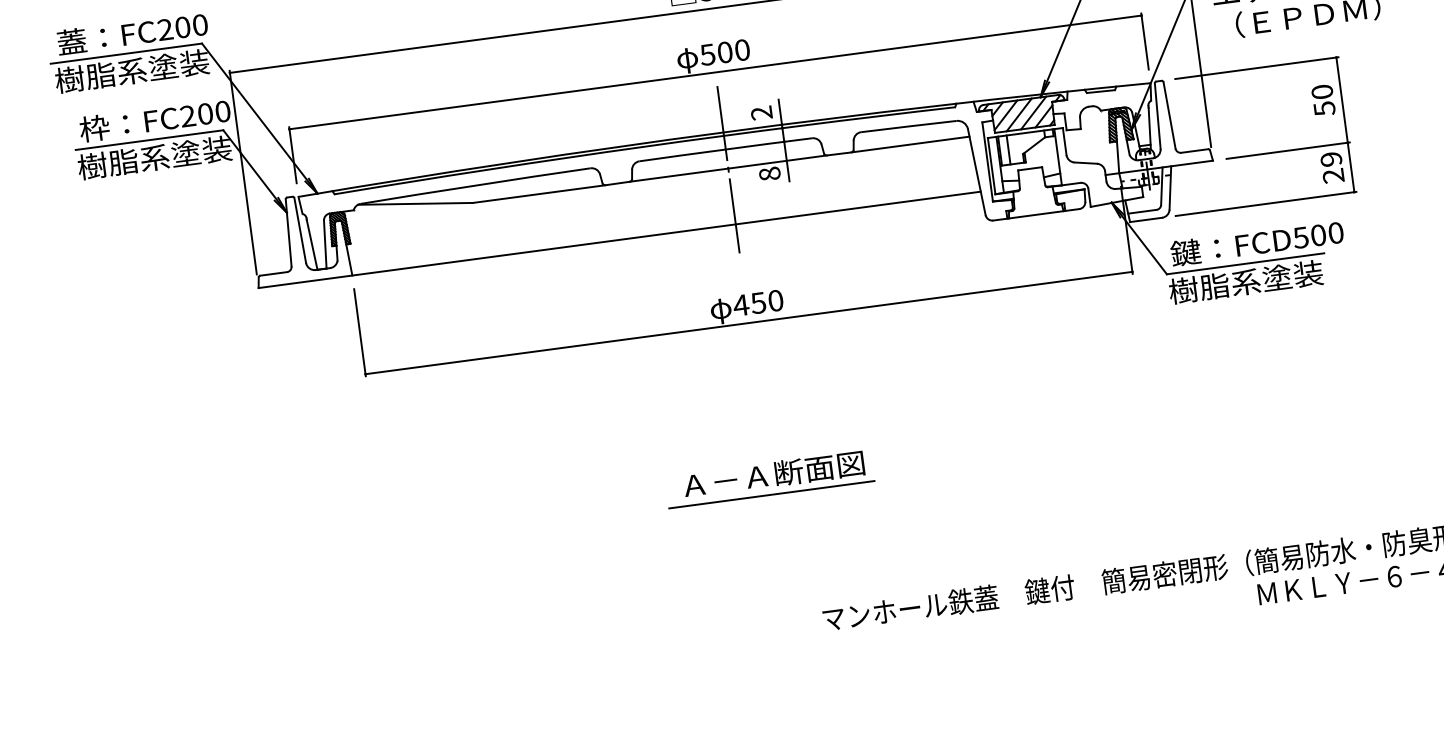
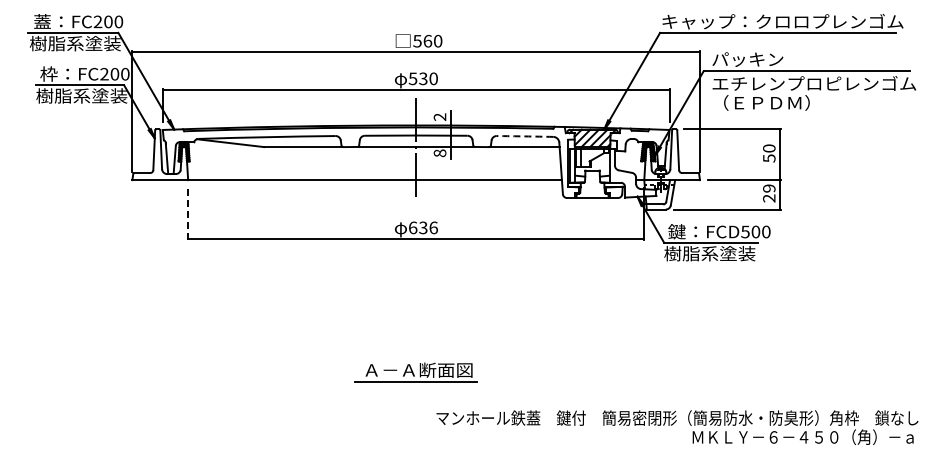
text: (725, 51) -> (423, 78), 500 -> 530
arc: (909, 126) -> (525, 136), solid -> dashed
text: (756, 302) -> (422, 227), 450 -> 636
line: (360, 333) -> (188, 214), solid -> dashed
part: (768, 479) -> (415, 372), moved

